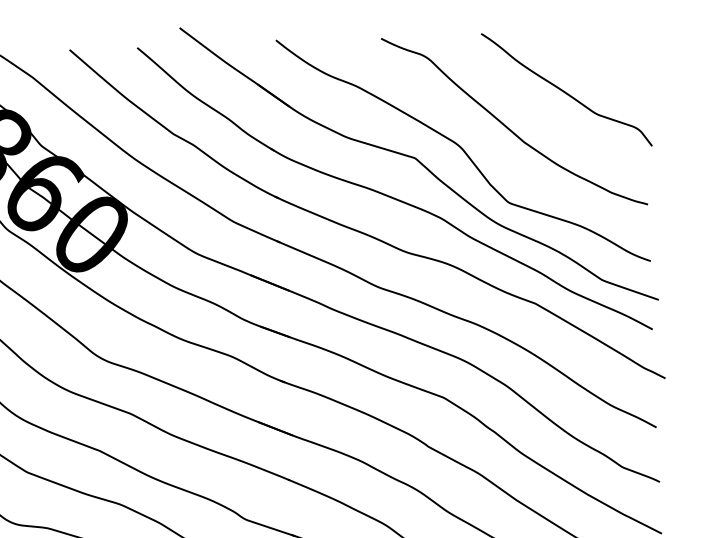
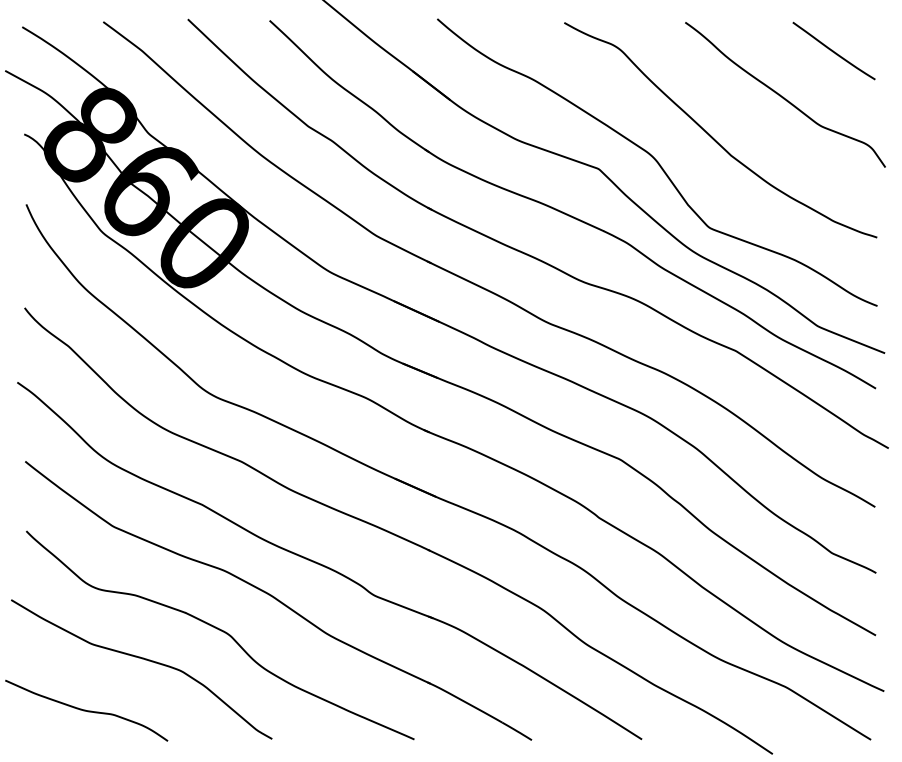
curve: (604, 51) -> (833, 50), added

